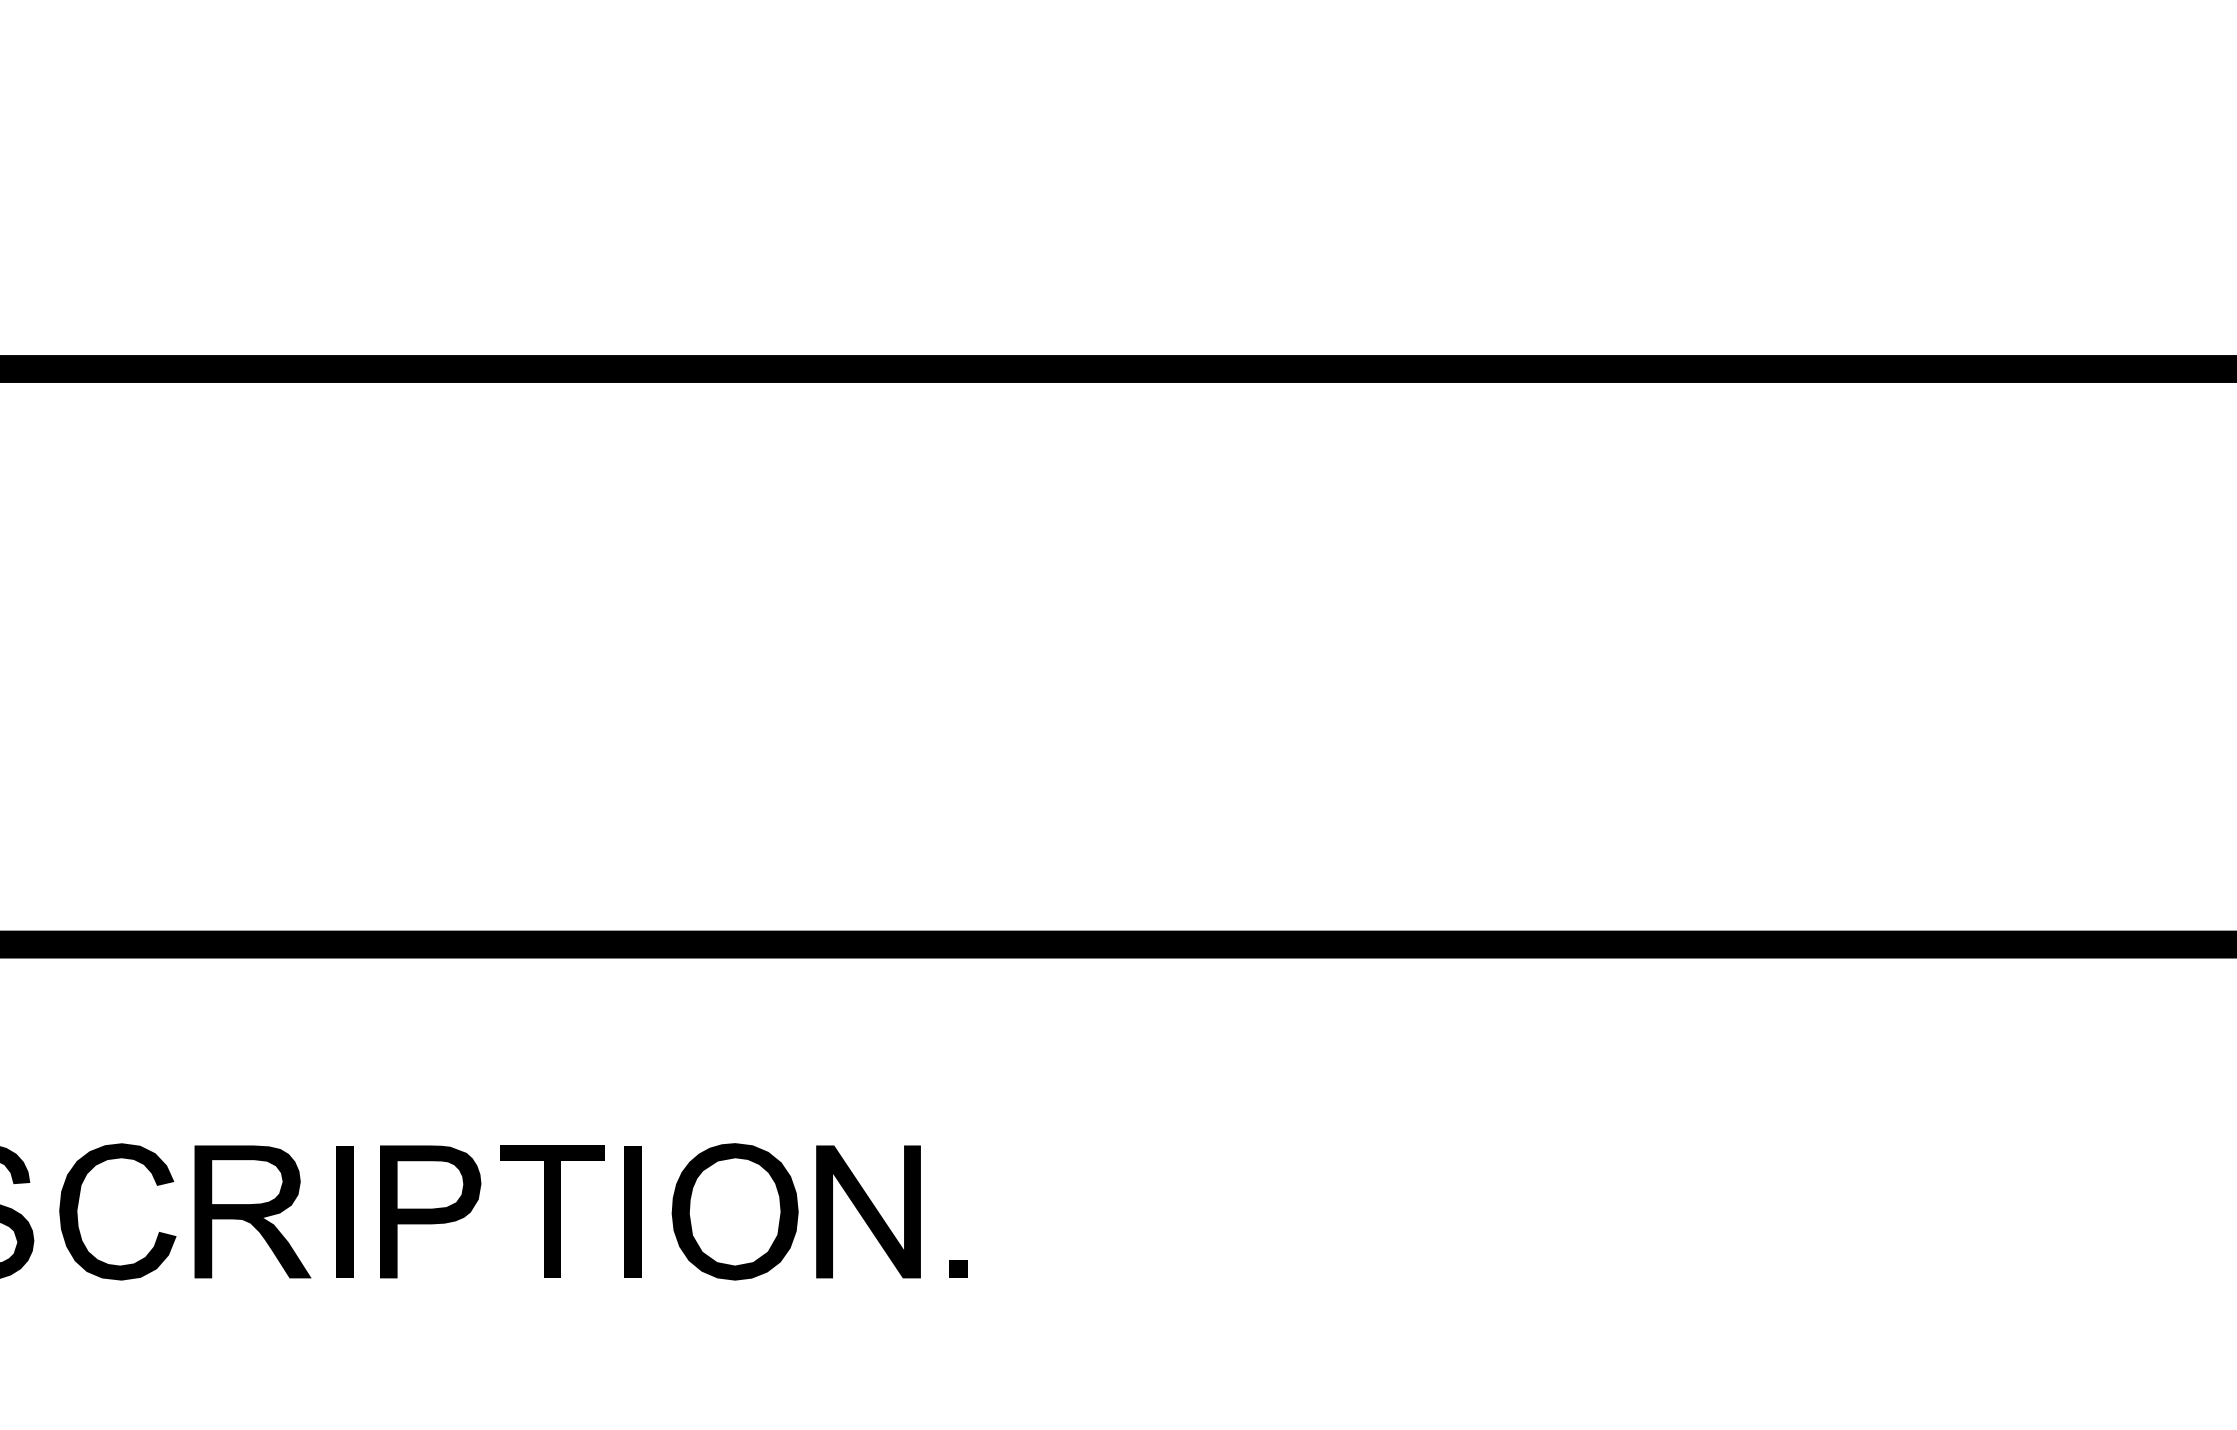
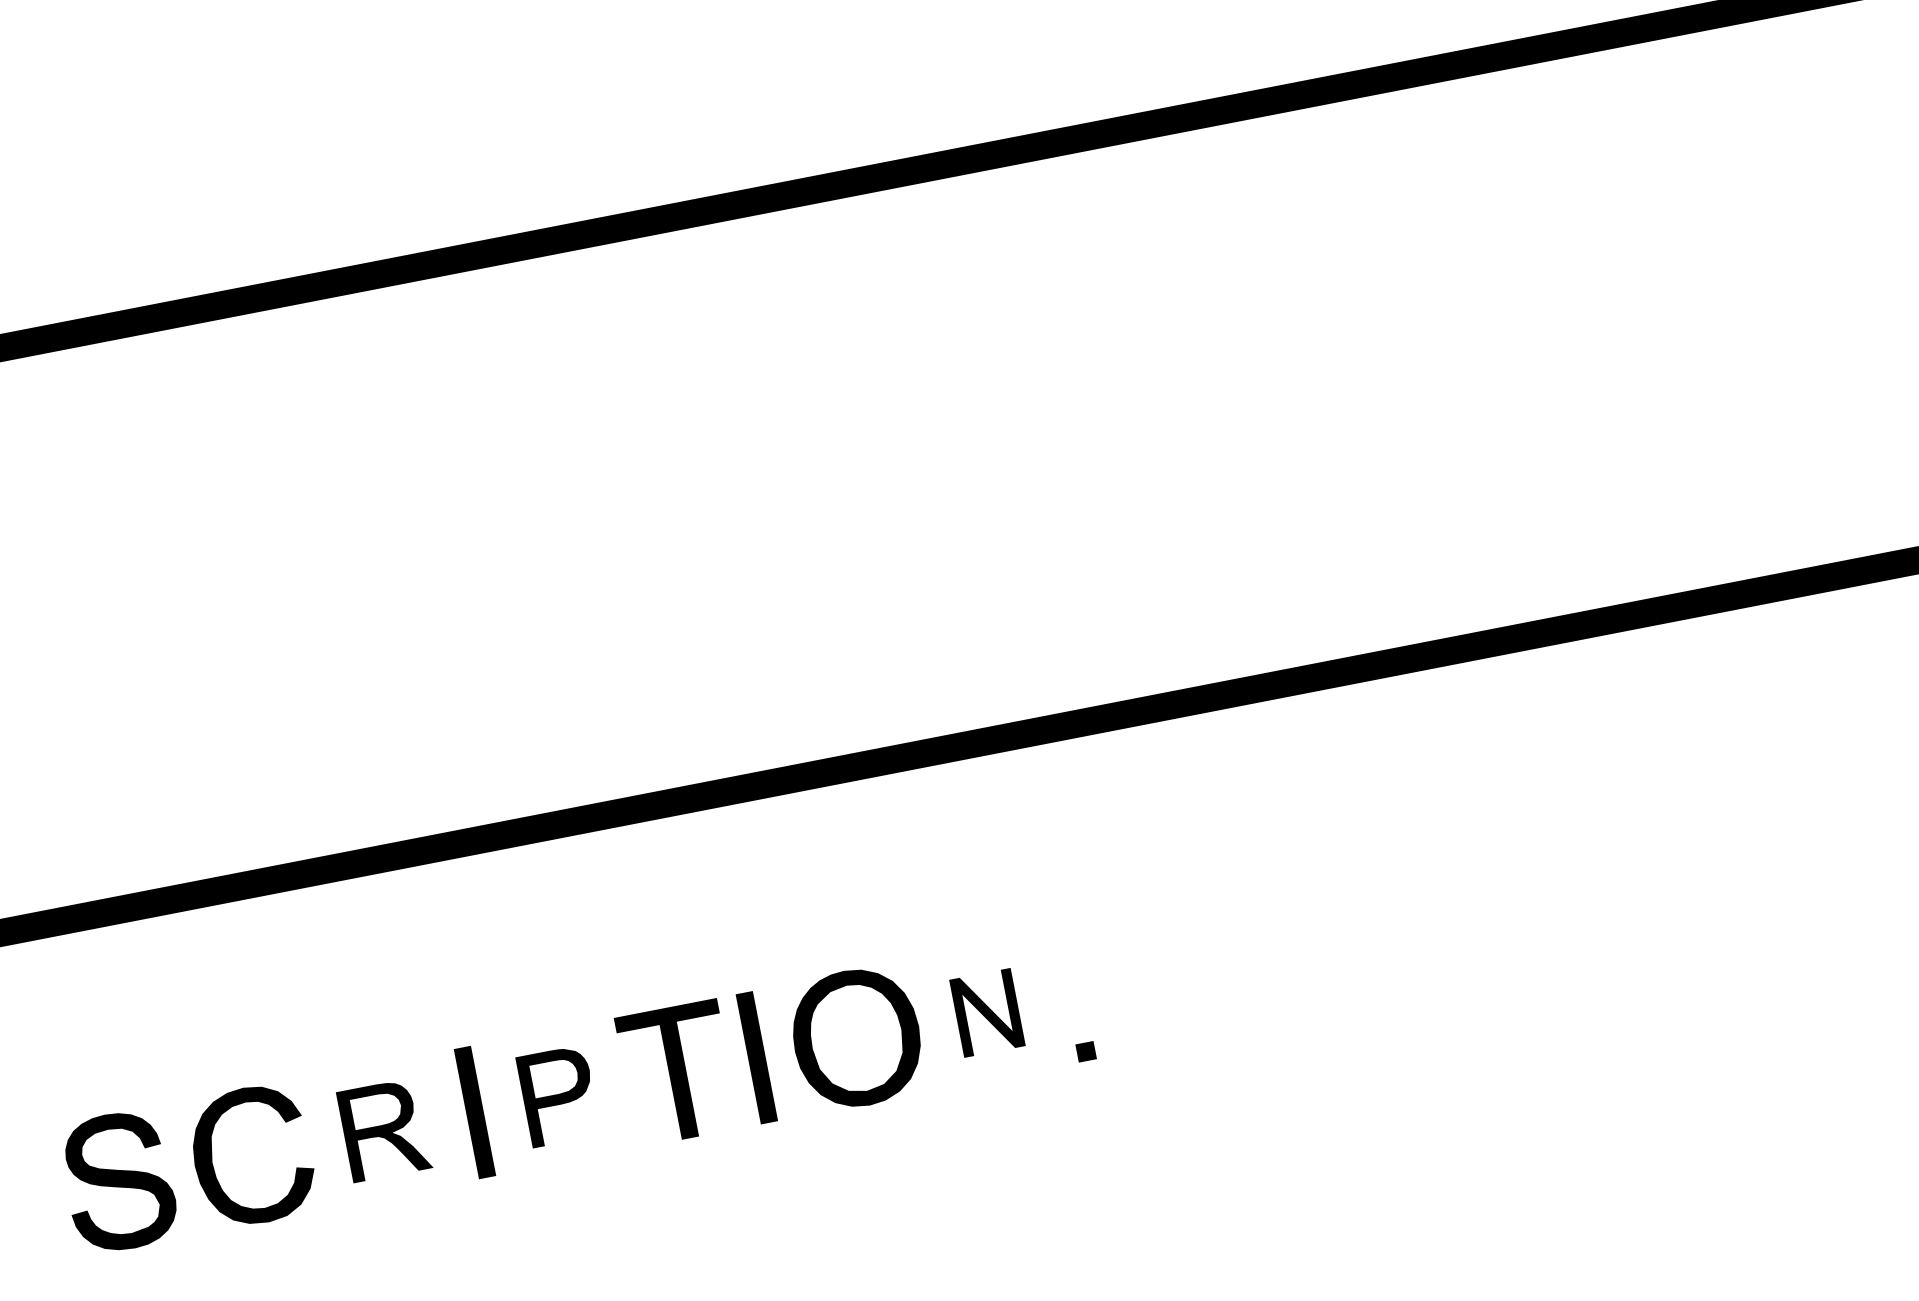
part: (252, 1211) -> (384, 1129), size x0.7
part: (430, 1211) -> (558, 1095), size x0.7
part: (868, 1211) -> (987, 1012), size x0.6

